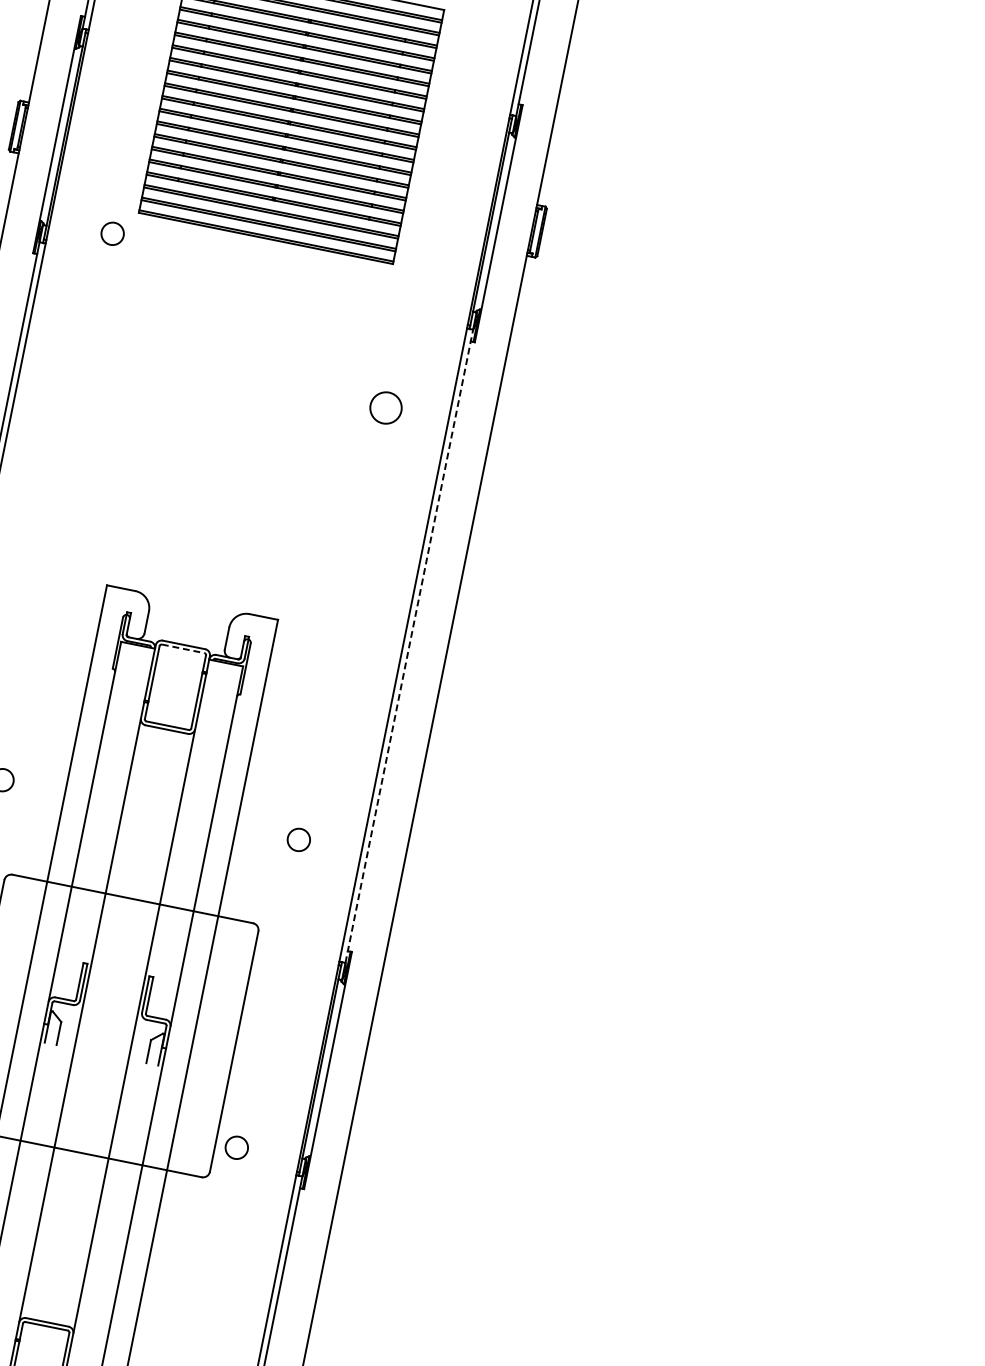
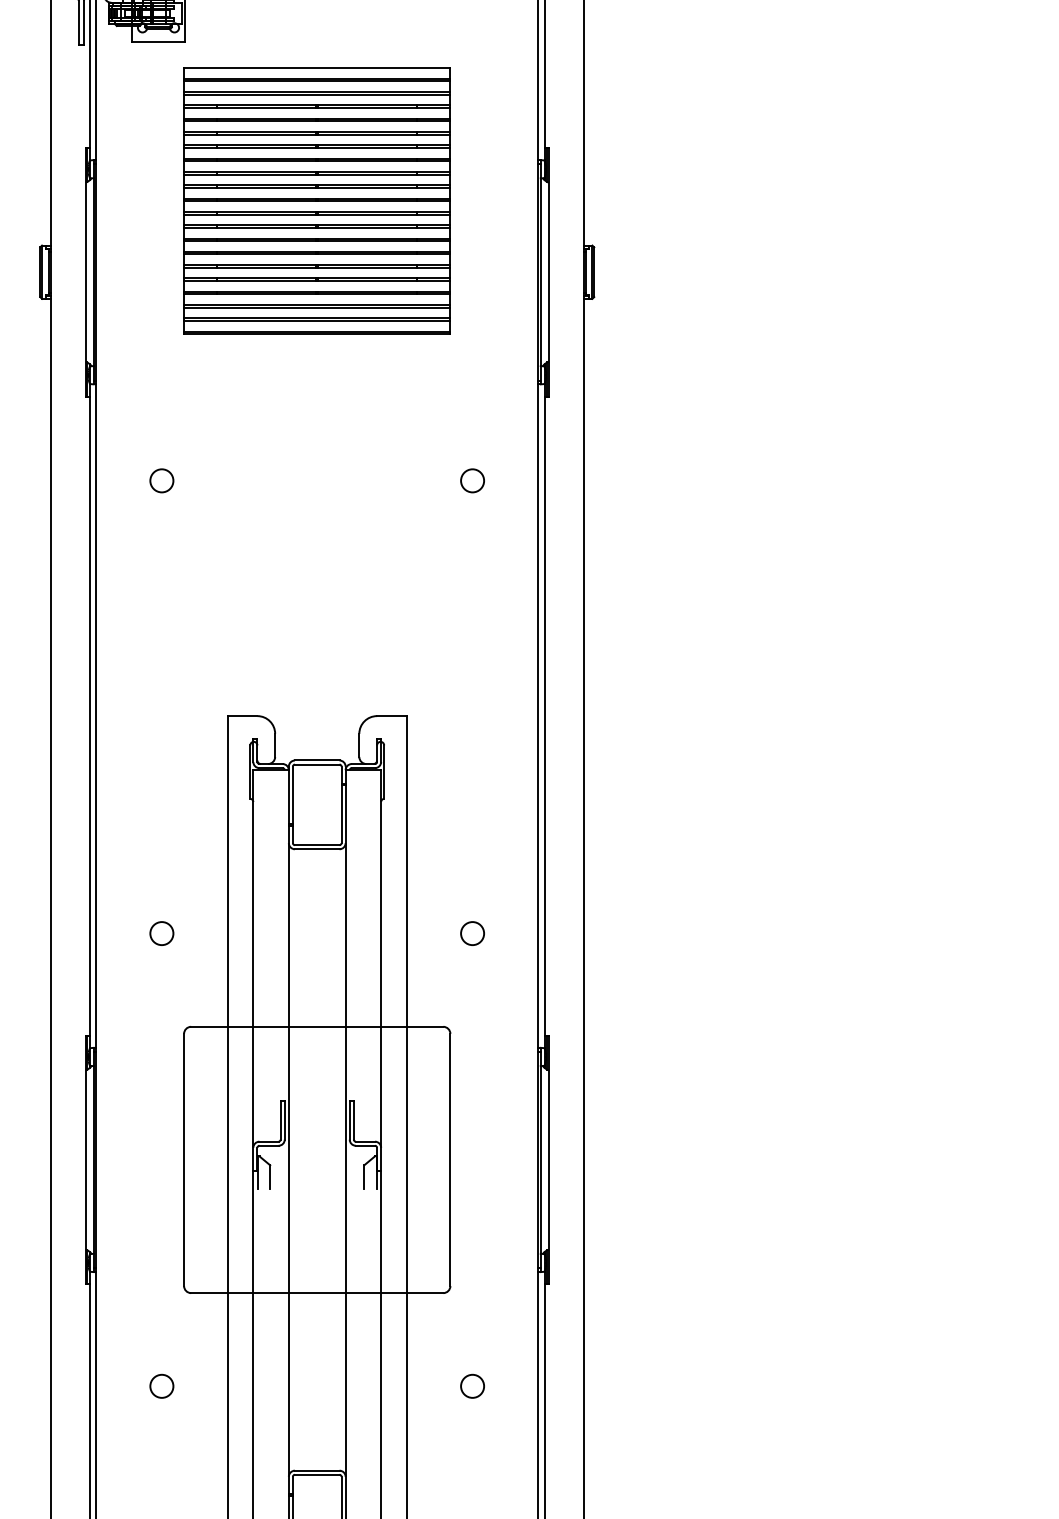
circle: (112, 233) -> (161, 480), moved
circle: (385, 407) -> (472, 480), size x0.71
line: (409, 645) -> (544, 715), dashed -> solid
line: (183, 648) -> (317, 764), dashed -> solid
circle: (236, 1146) -> (472, 1385), moved

